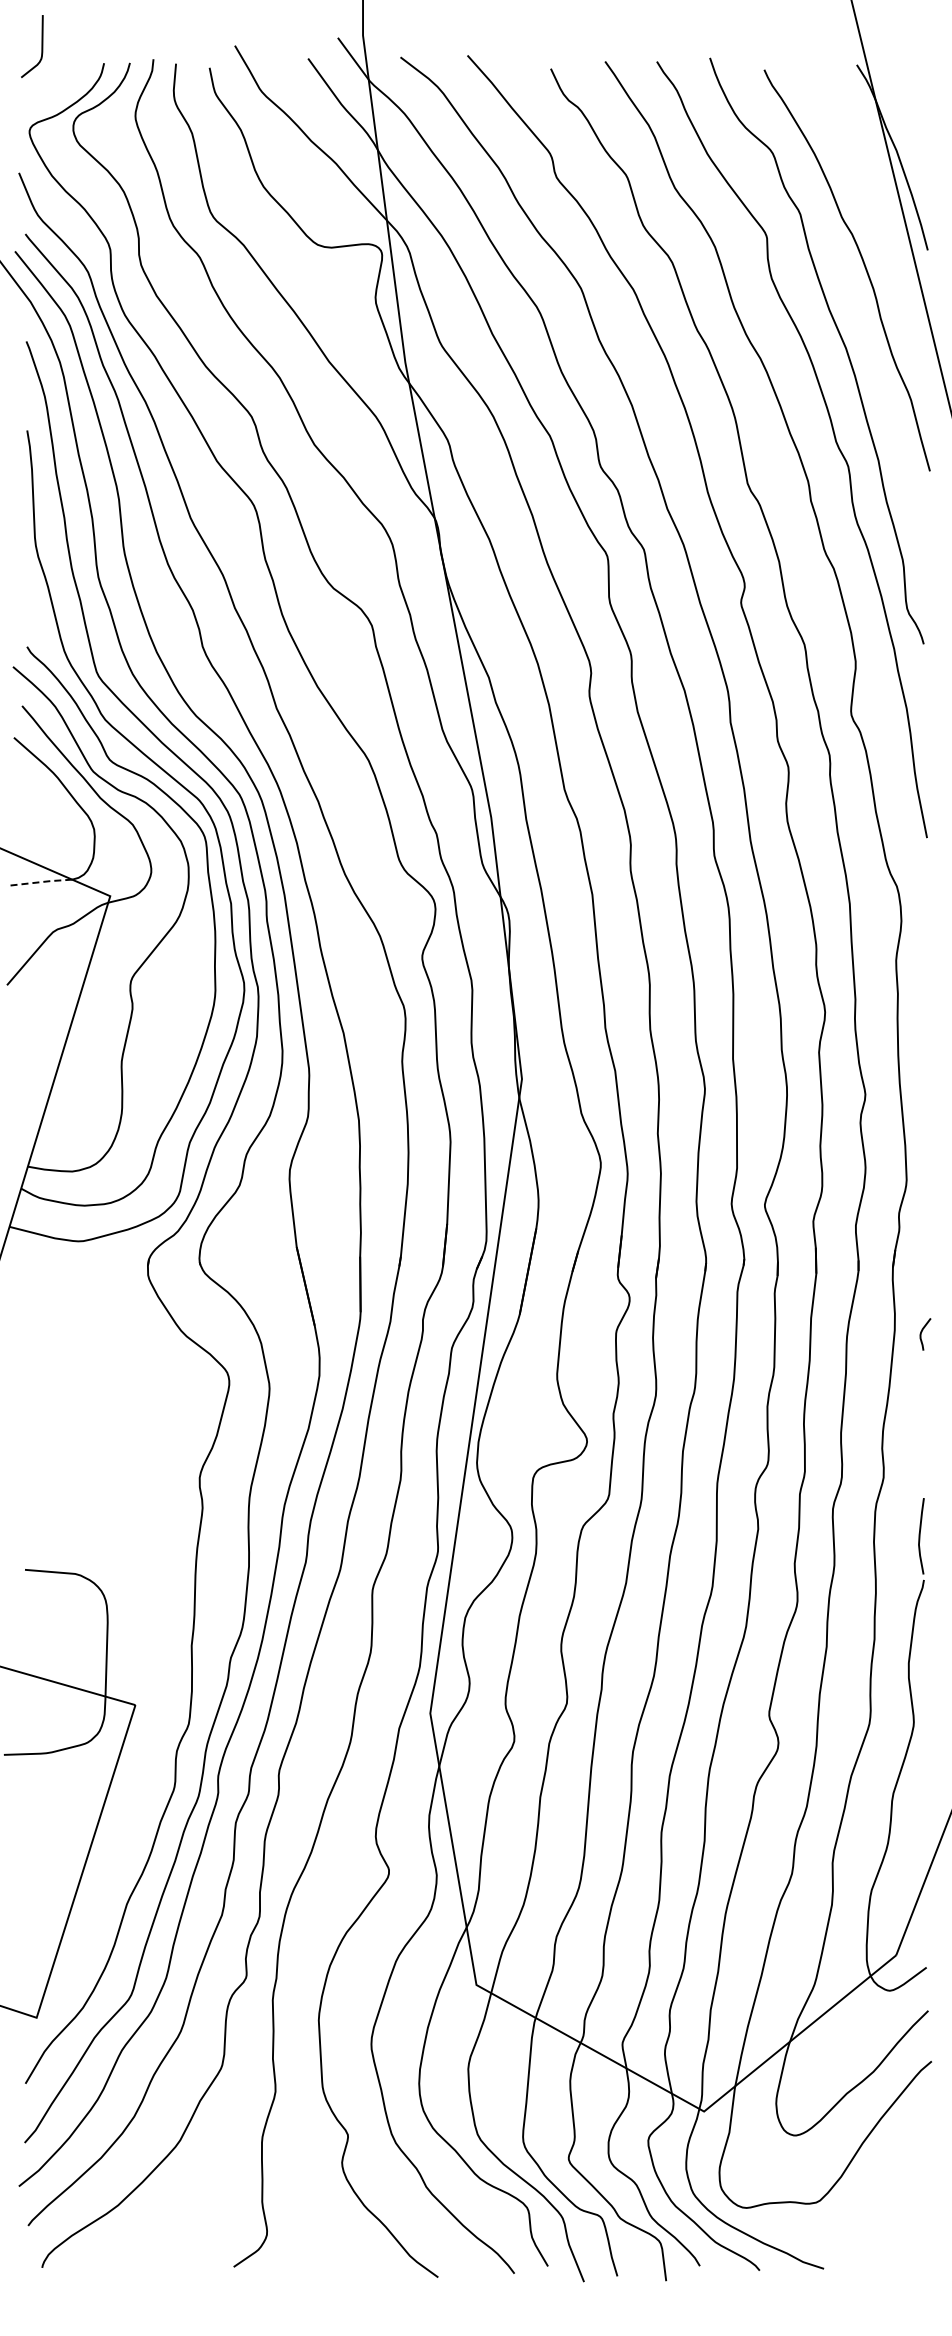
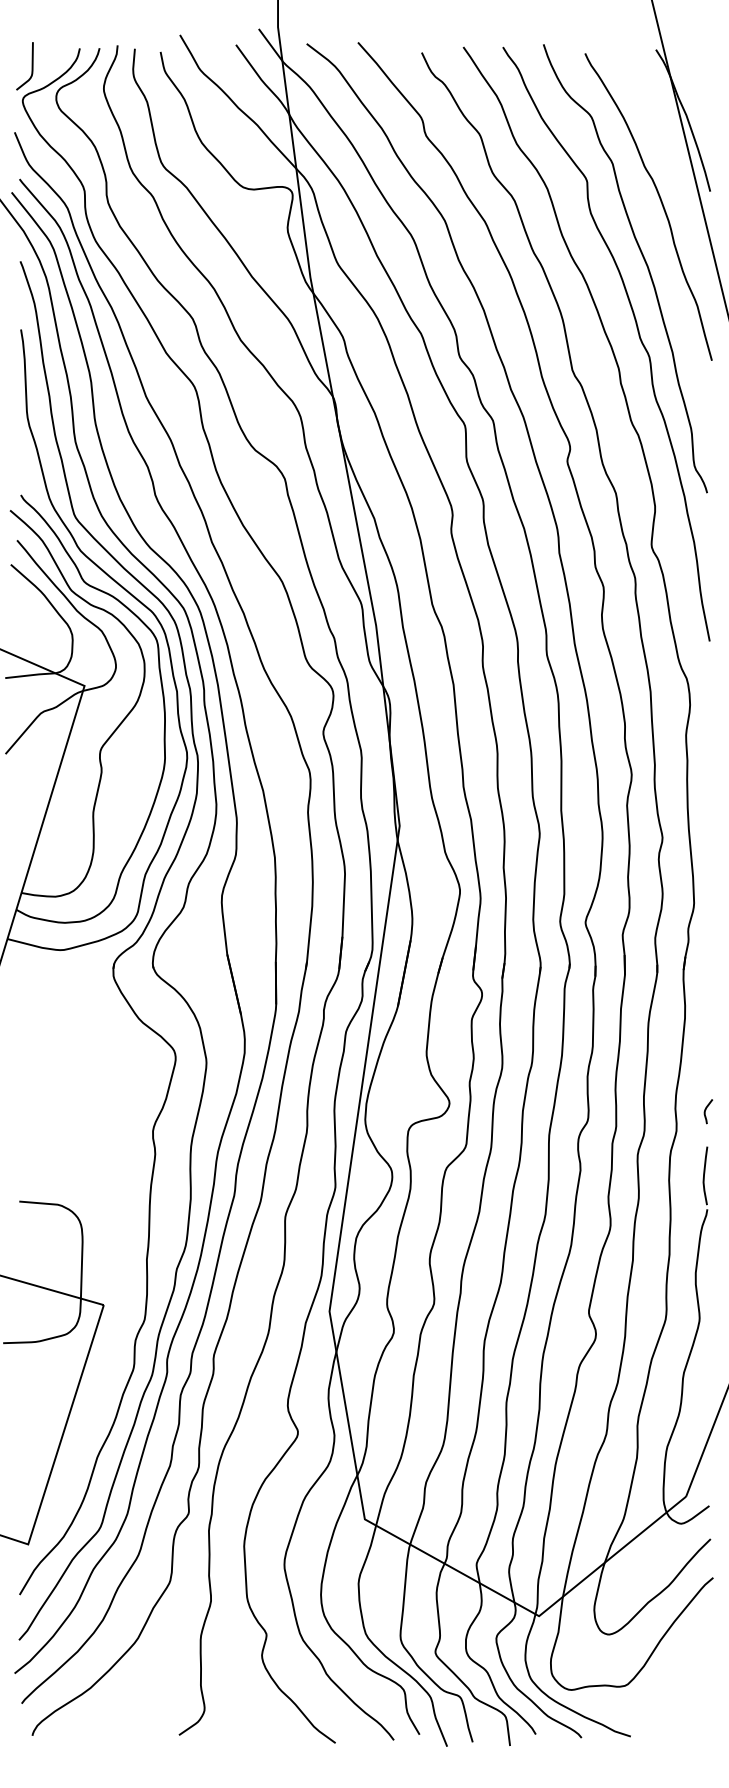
curve: (41, 46) -> (31, 66), moved
line: (39, 882) -> (30, 675), dashed -> solid
curve: (922, 1332) -> (706, 1110), moved

